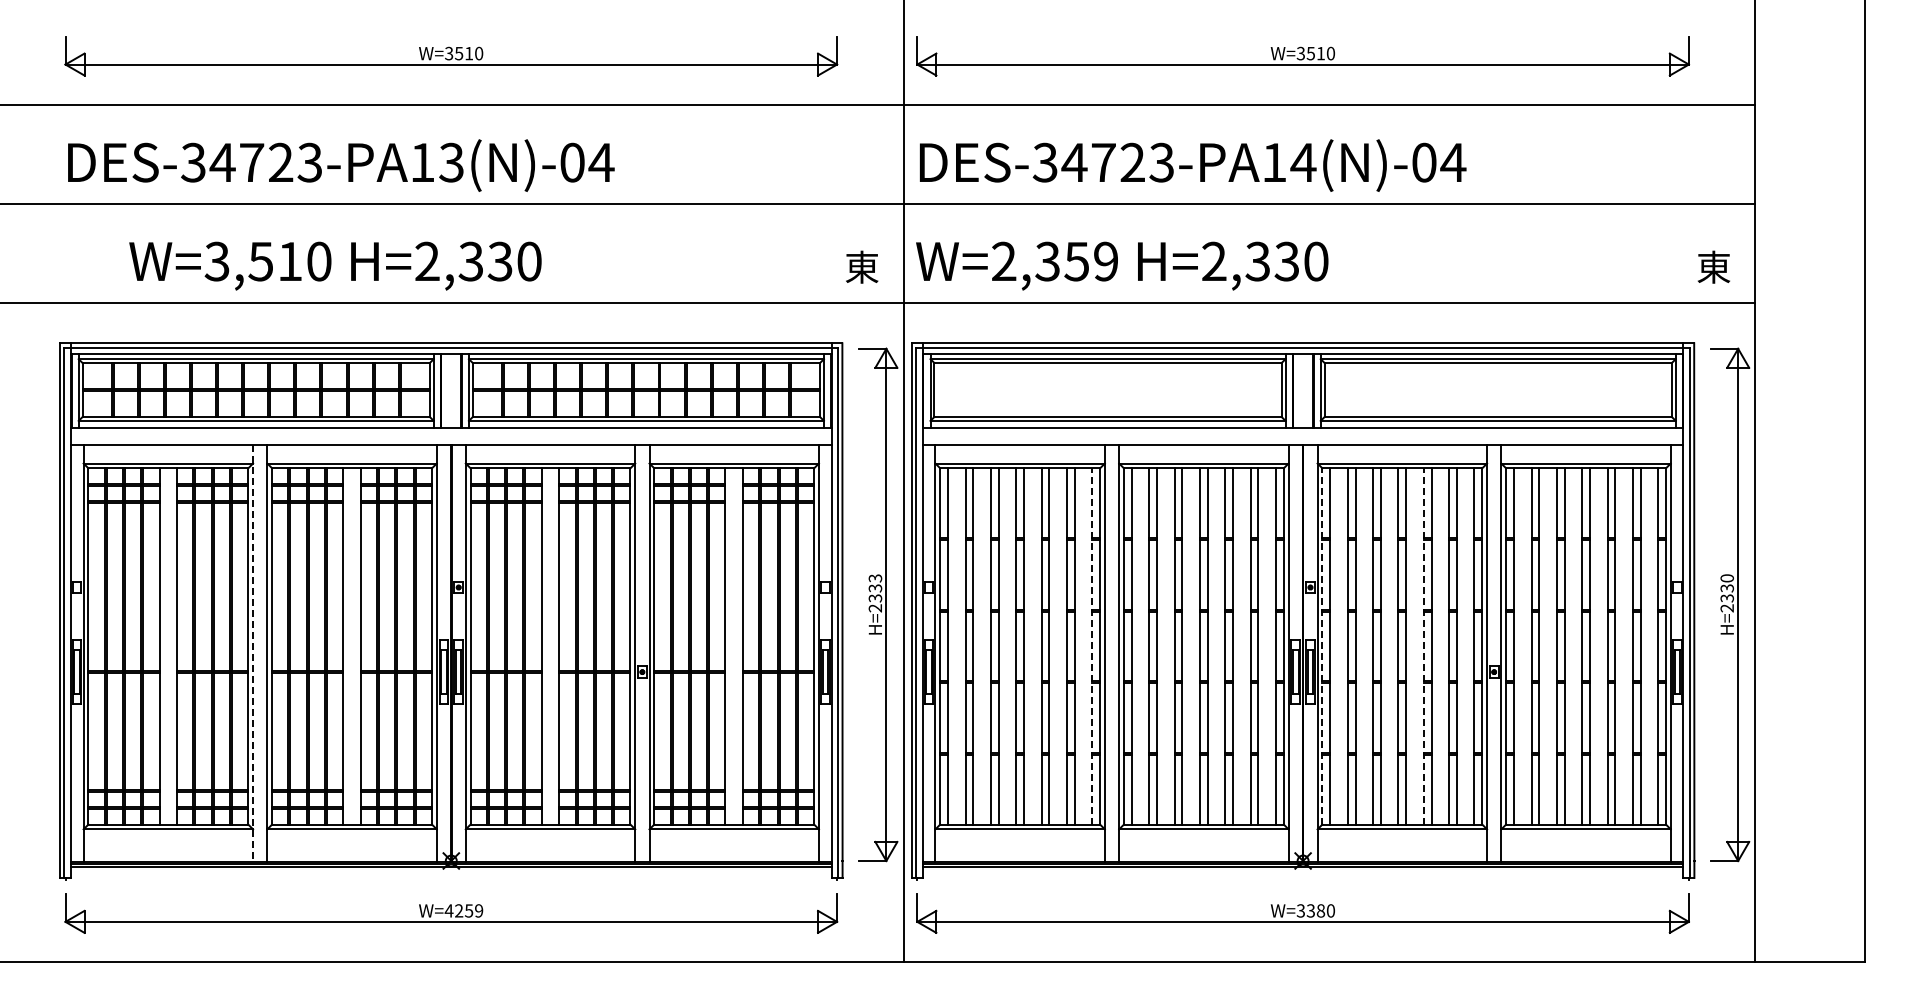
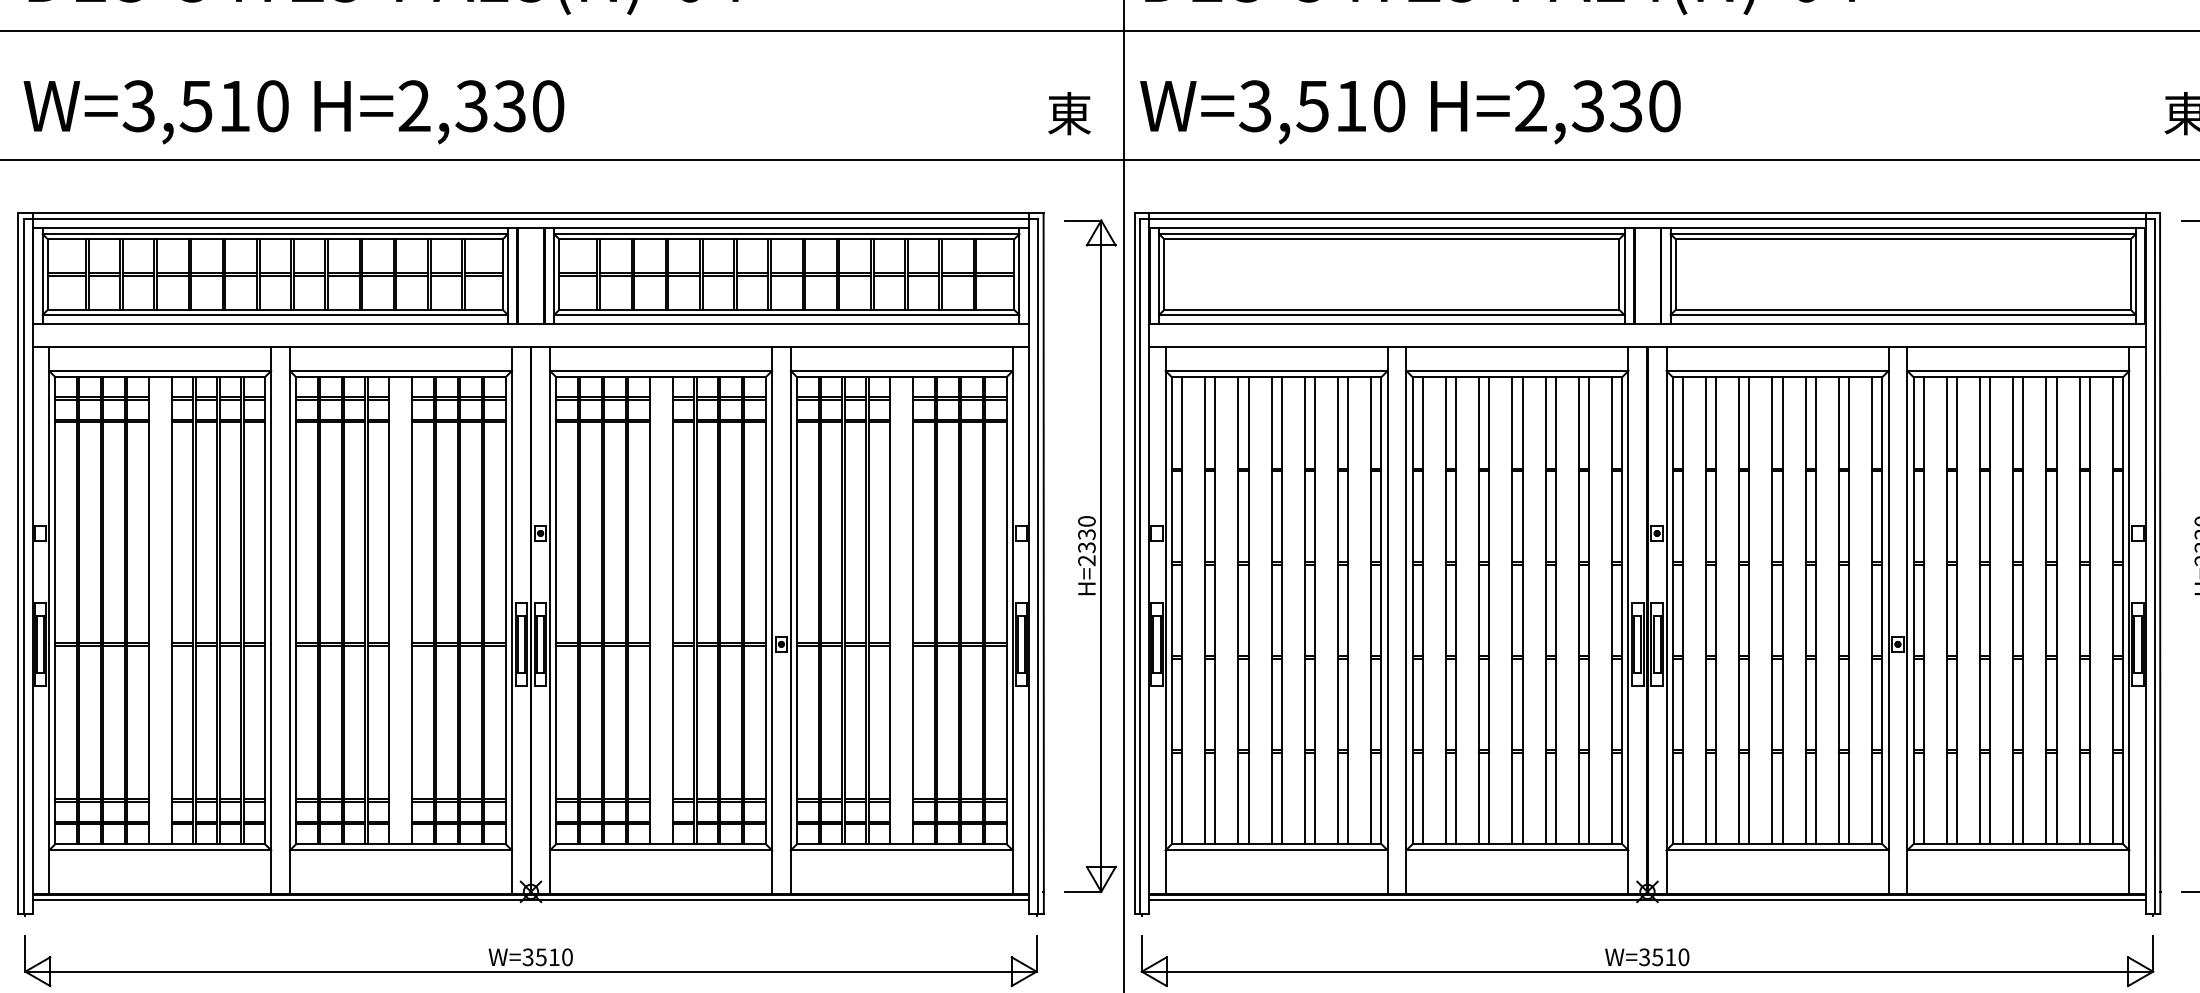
text: (1054, 261) -> (1321, 106), W=2,359 -> W=3,510
text: (335, 265) -> (294, 111), moved
text: (875, 578) -> (1087, 521), H=2333 -> H=2330
line: (1092, 645) -> (1371, 609), dashed -> solid
line: (1322, 645) -> (1672, 609), dashed -> solid
line: (1423, 645) -> (1805, 609), dashed -> solid
line: (253, 654) -> (271, 621), dashed -> solid
text: (463, 910) -> (547, 956), W=4259 -> W=3510
text: (1316, 910) -> (1665, 956), W=3380 -> W=3510

